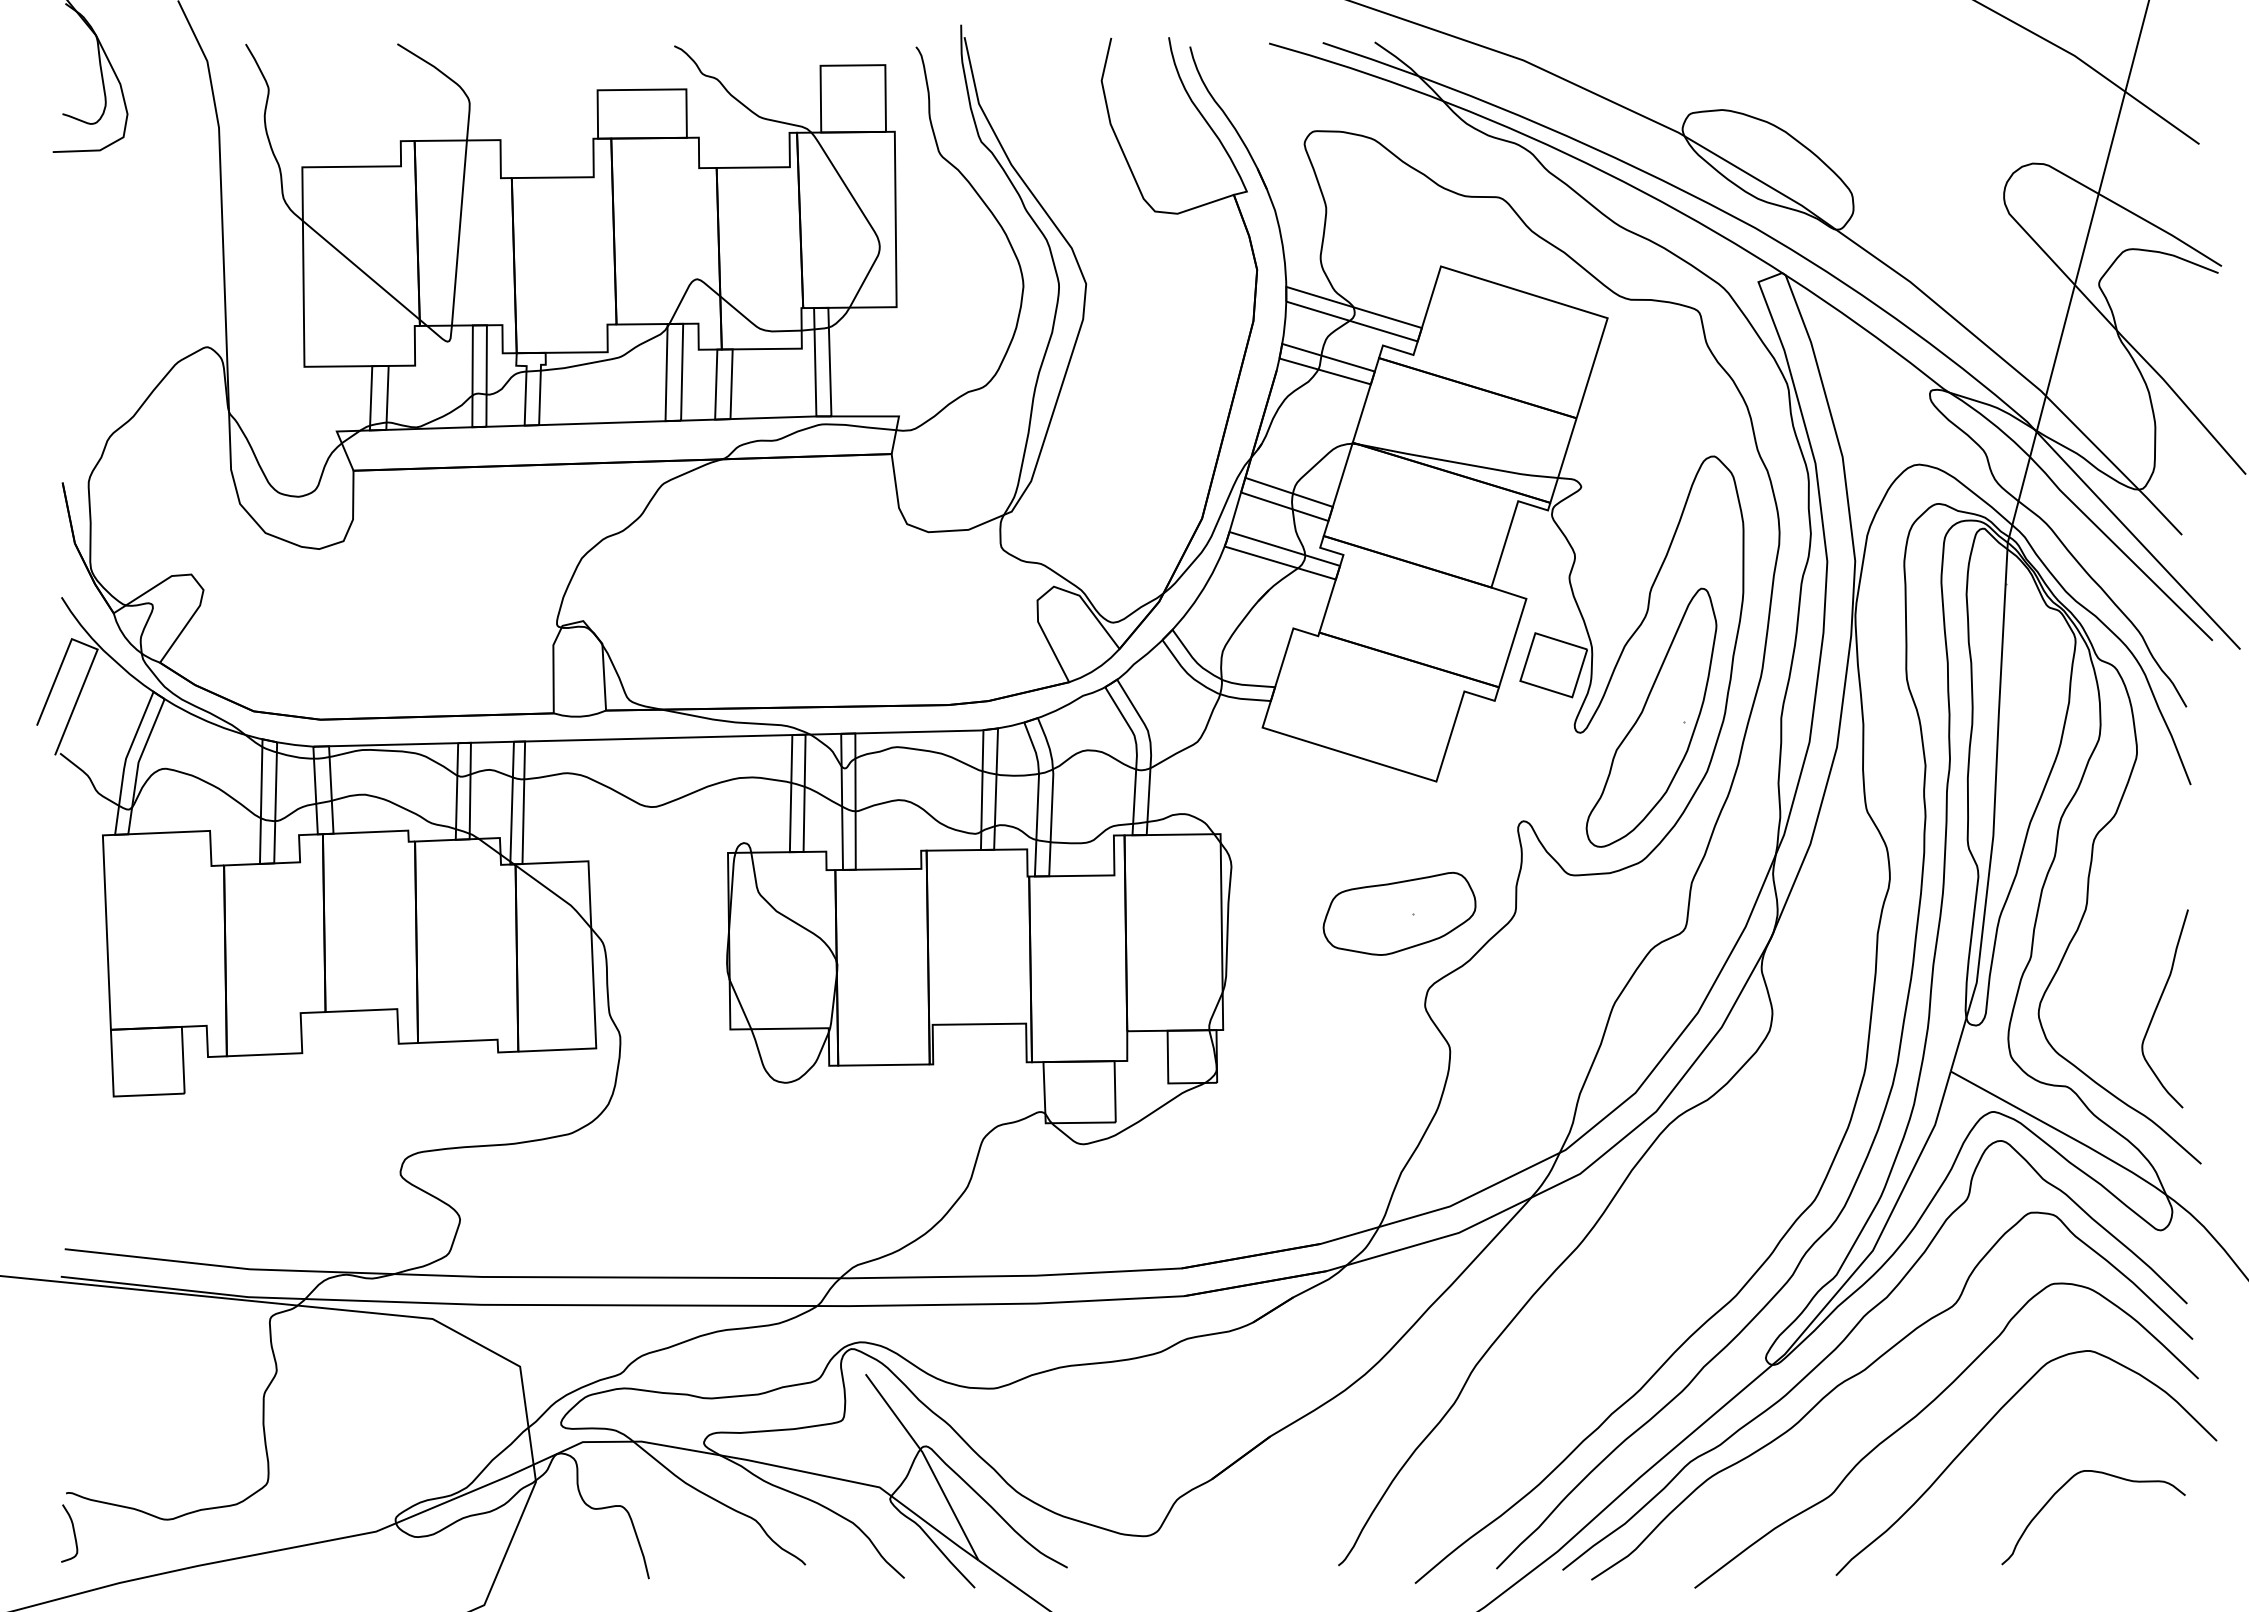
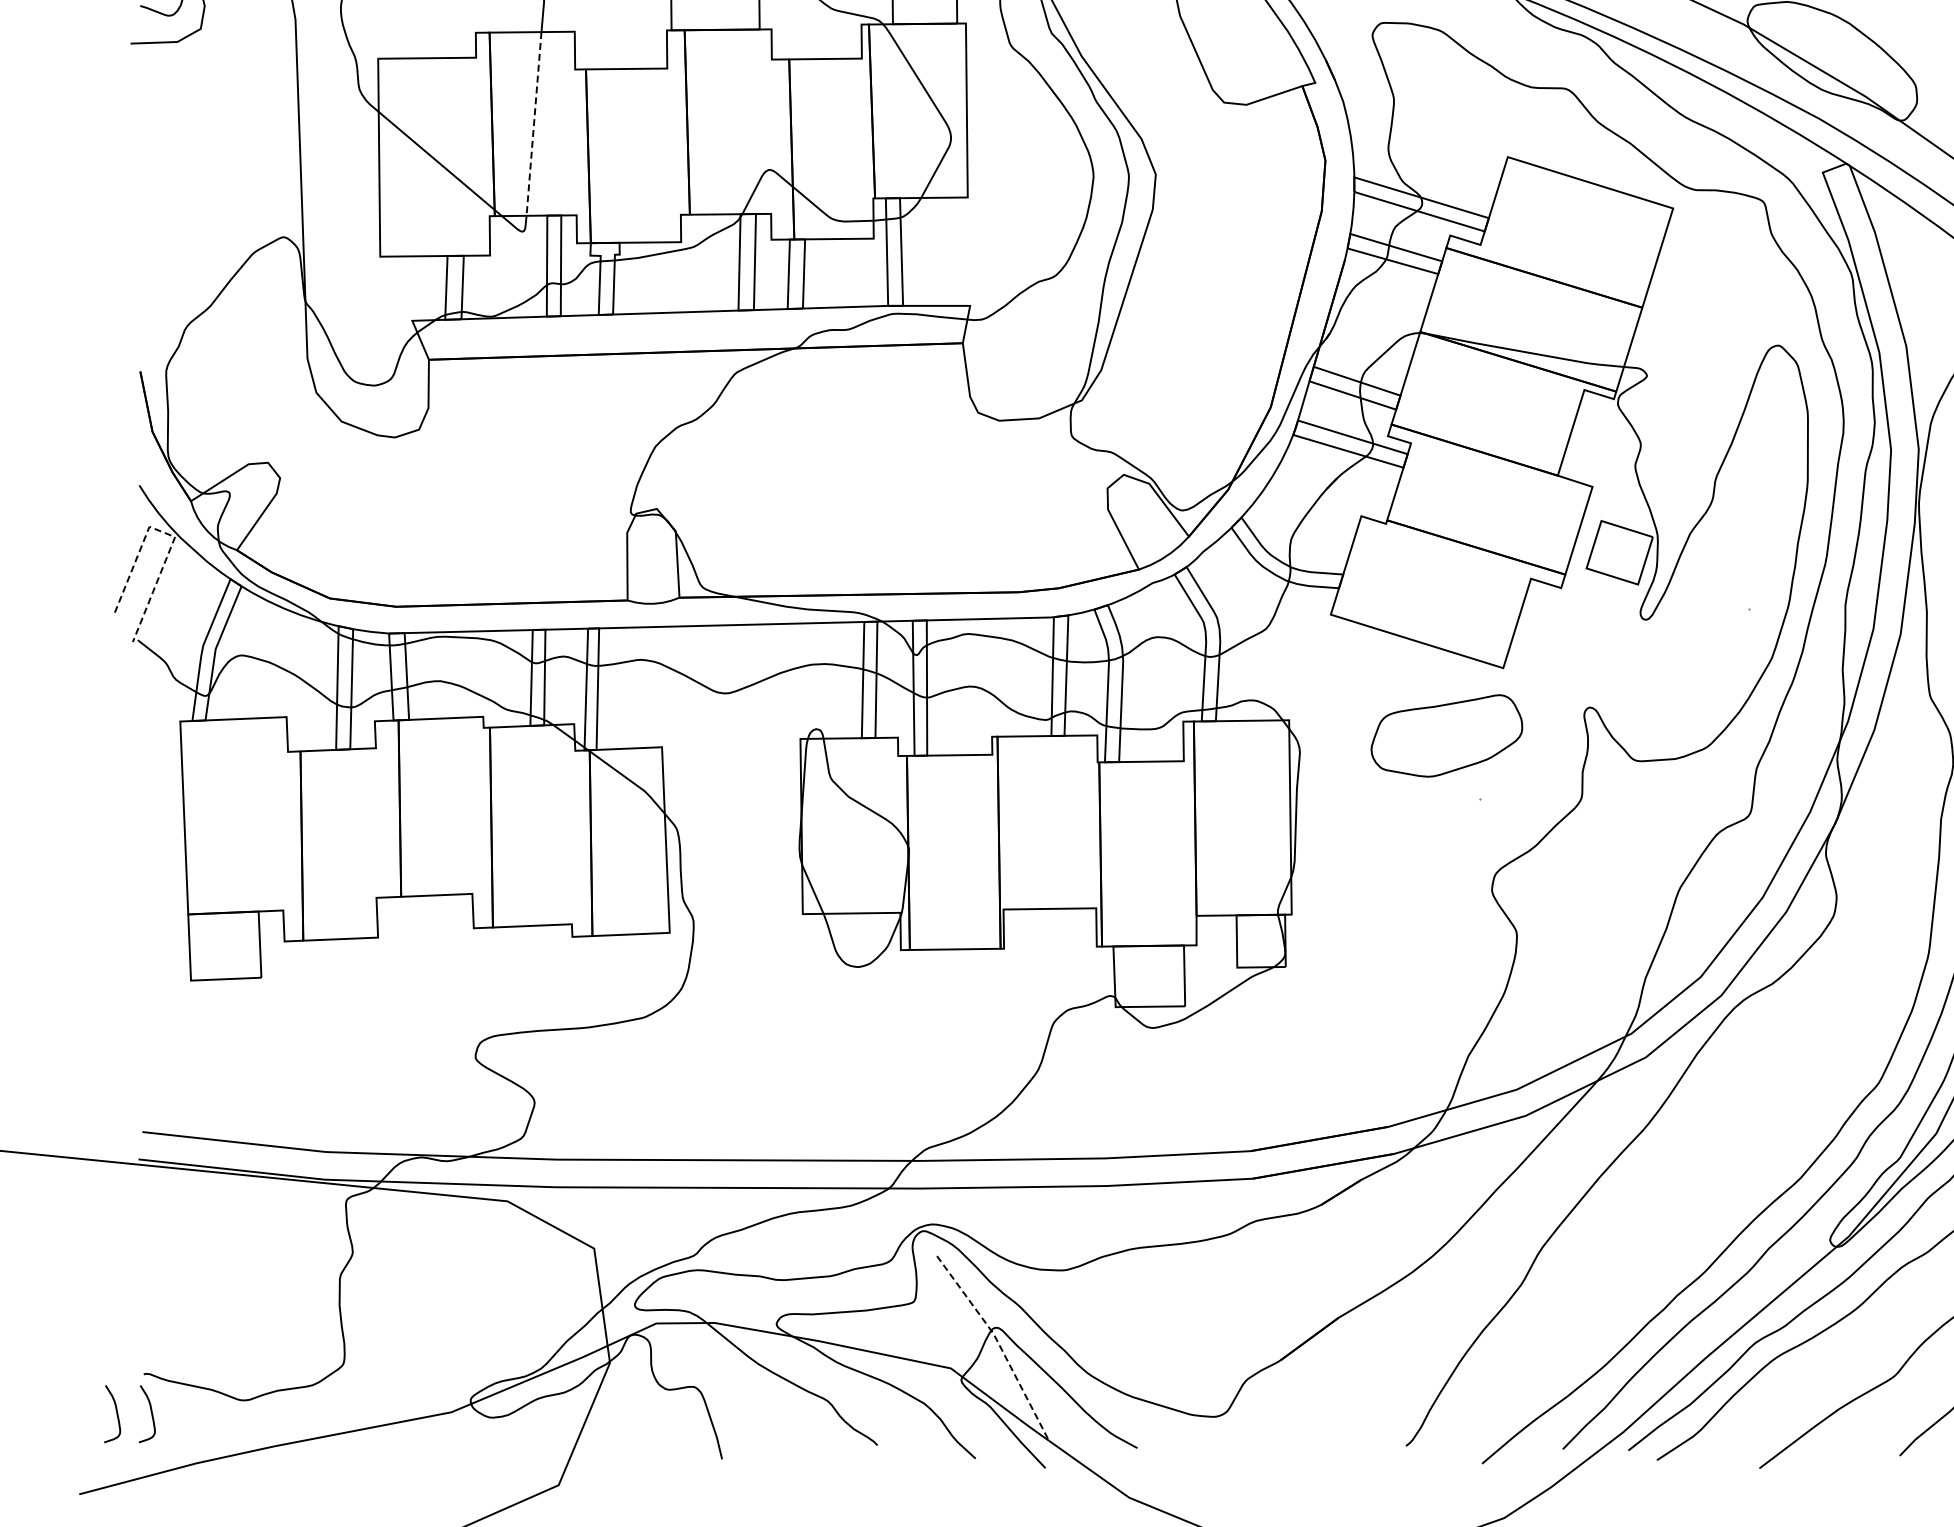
line: (459, 233) -> (534, 124), solid -> dashed
line: (94, 648) -> (171, 536), solid -> dashed
part: (1651, 717) -> (1716, 604), removed
part: (1399, 913) -> (1446, 735), moved
line: (928, 1463) -> (999, 1344), solid -> dashed
curve: (38, 1533) -> (116, 1414), added

